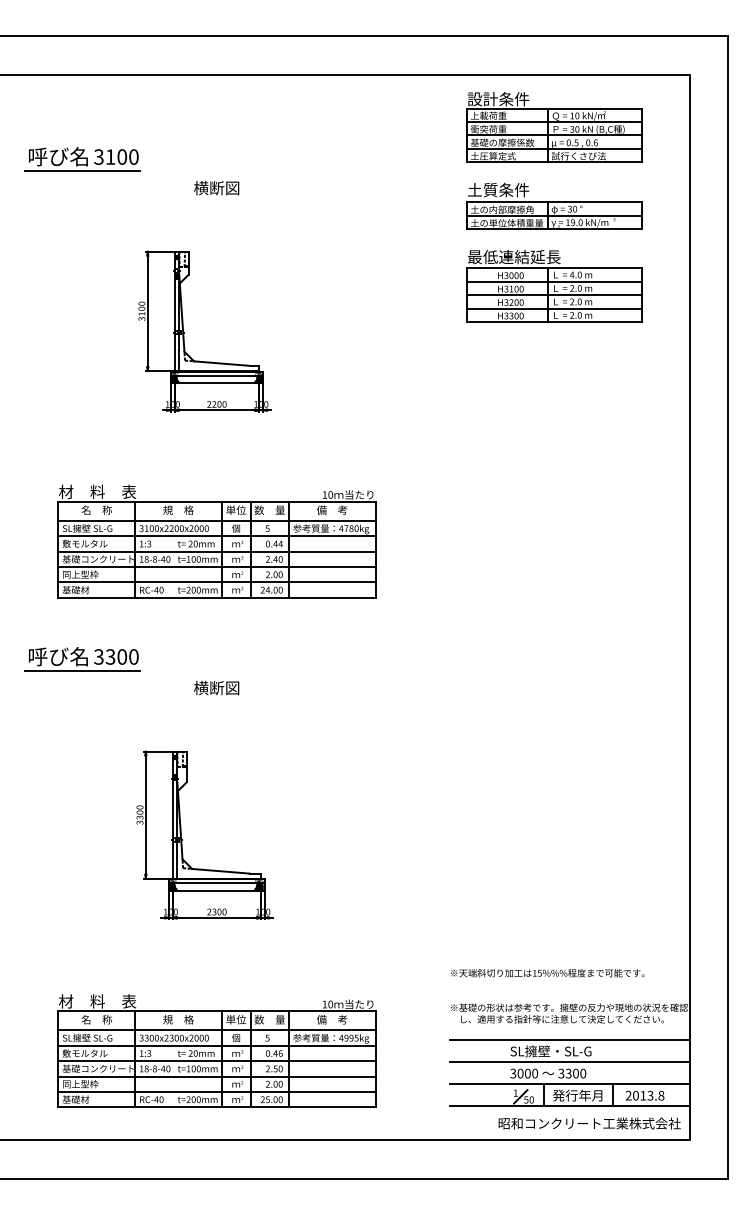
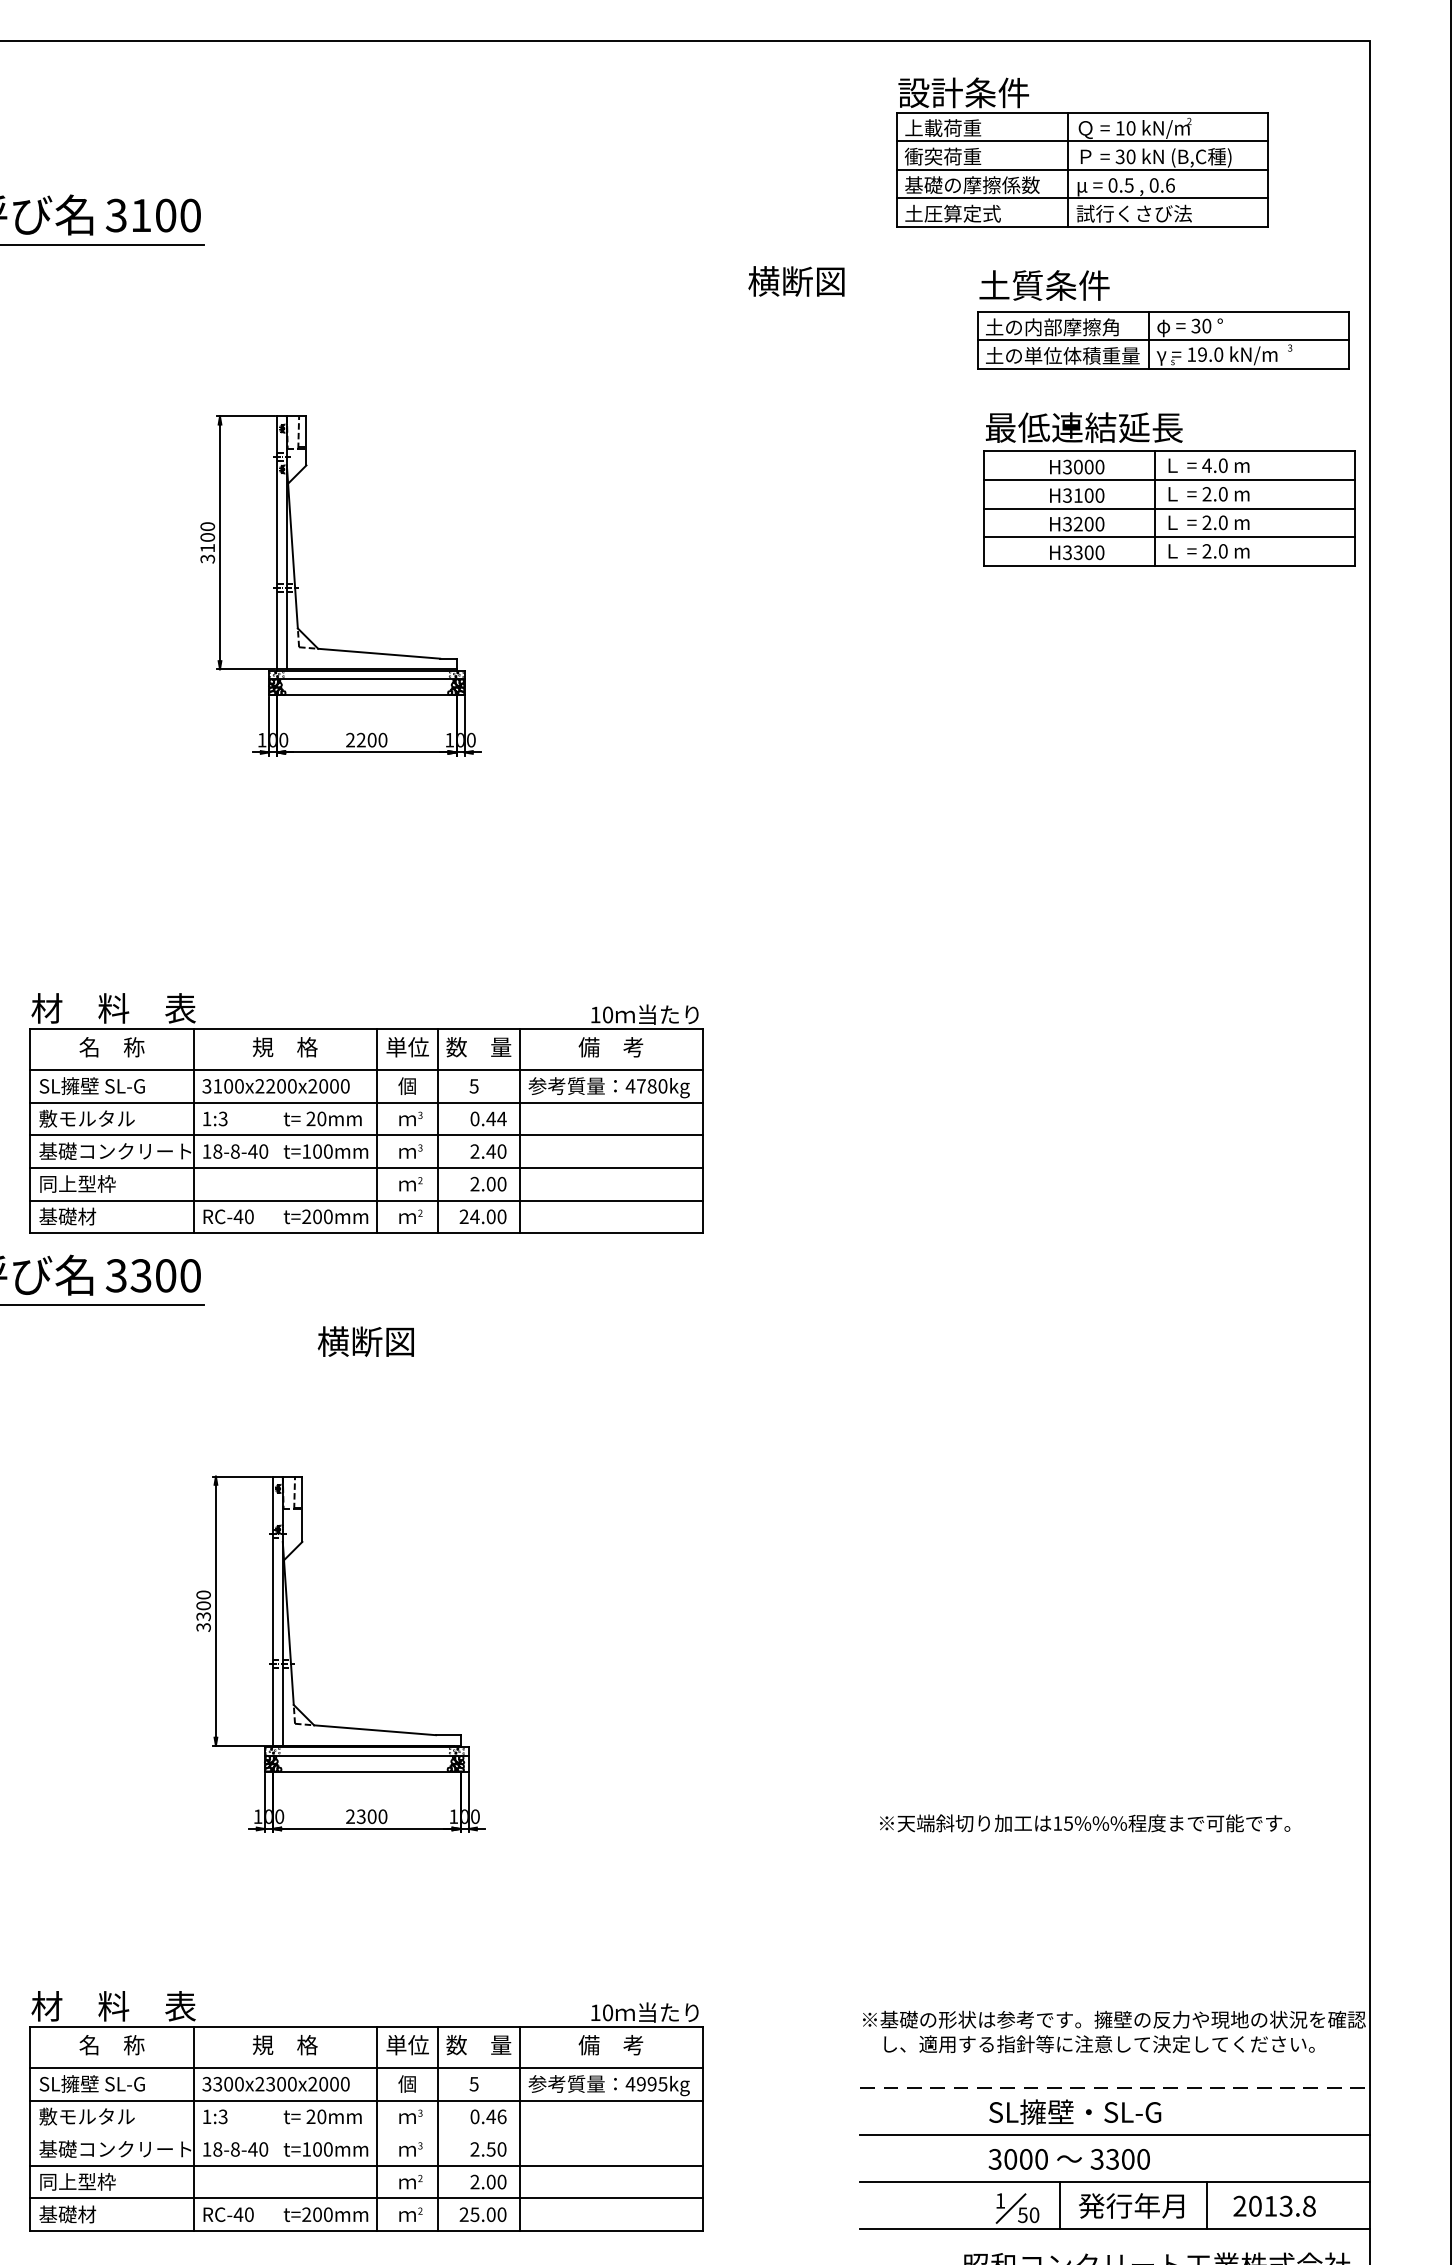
text: (216, 188) -> (796, 282), moved
part: (554, 206) -> (1163, 320), moved
part: (554, 285) -> (1169, 487), moved
part: (216, 541) -> (365, 1113), moved
text: (547, 973) -> (1084, 1824), moved
line: (570, 1040) -> (1116, 2089), solid -> dashed
line: (216, 1061) -> (365, 2133), removed

